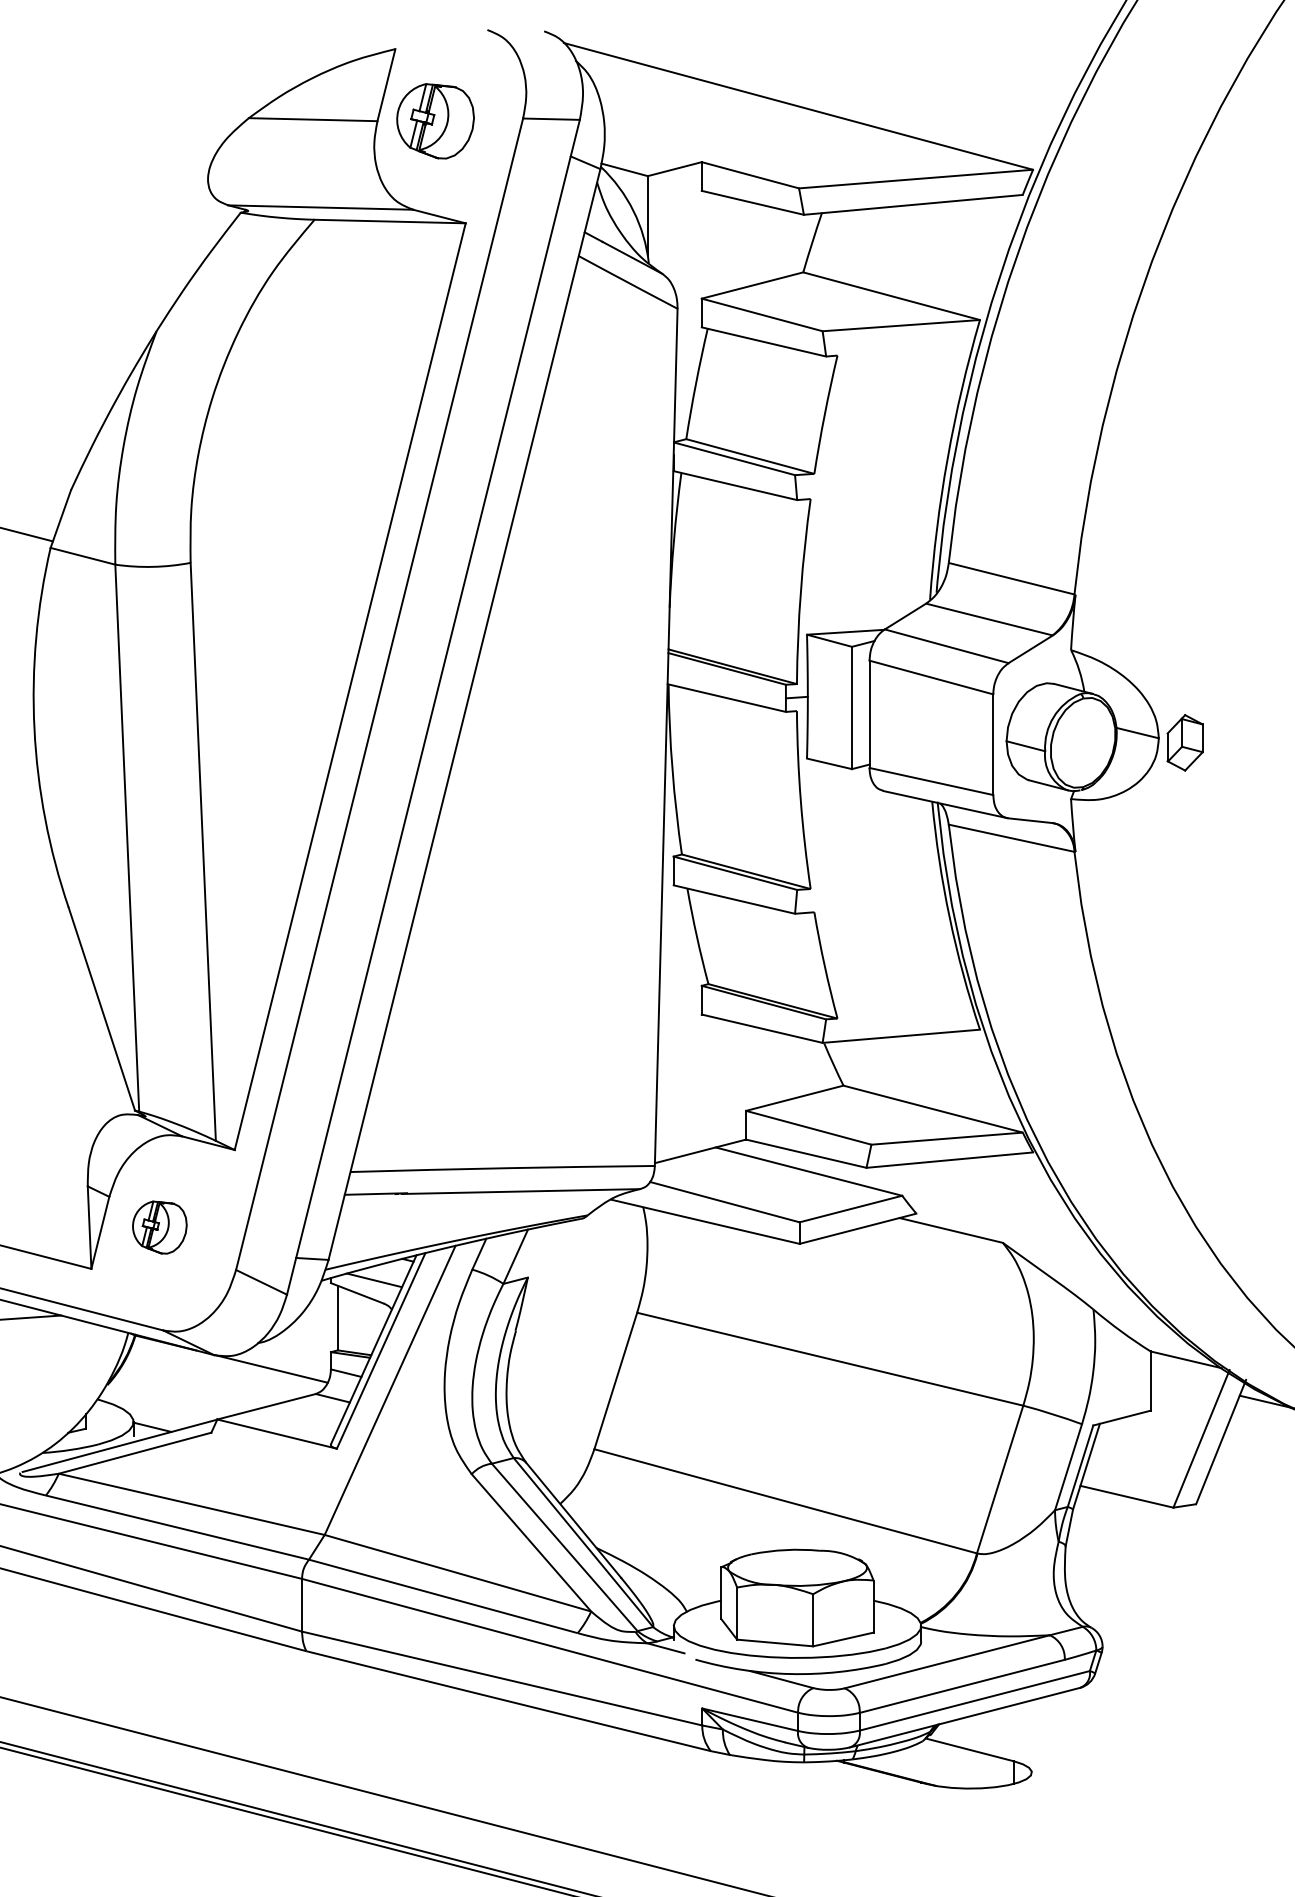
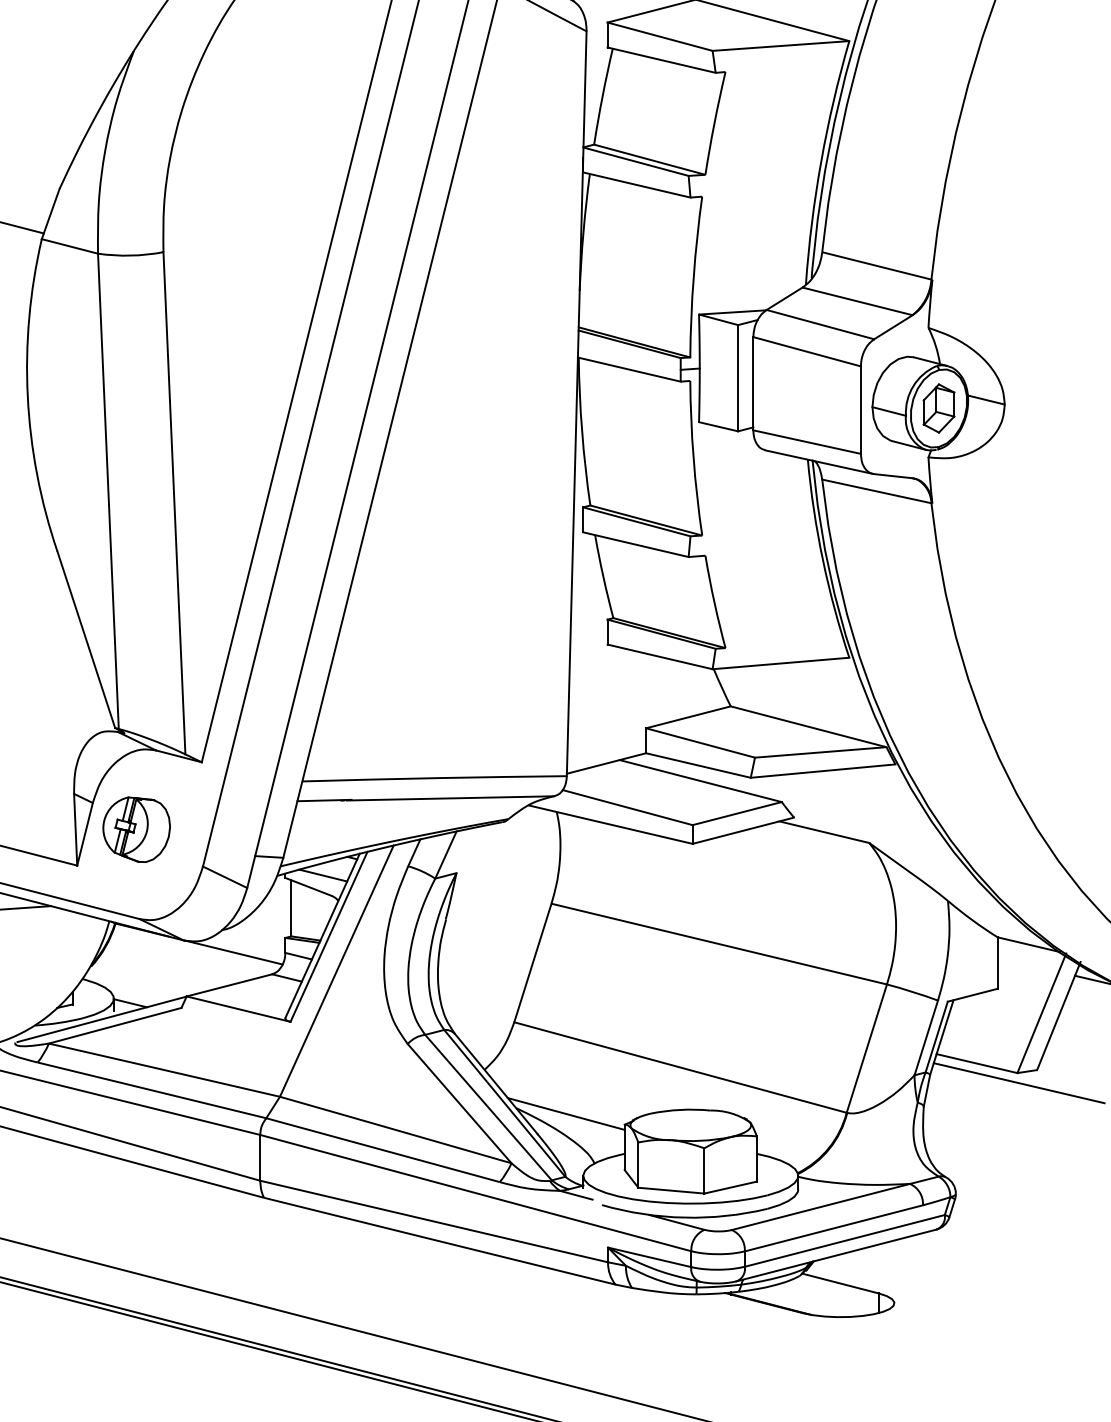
part: (1184, 742) -> (938, 408), moved
part: (159, 1227) -> (136, 829), size x1.43
line: (1175, 1519) -> (1019, 1083), added
line: (654, 1554) -> (566, 1113), added

